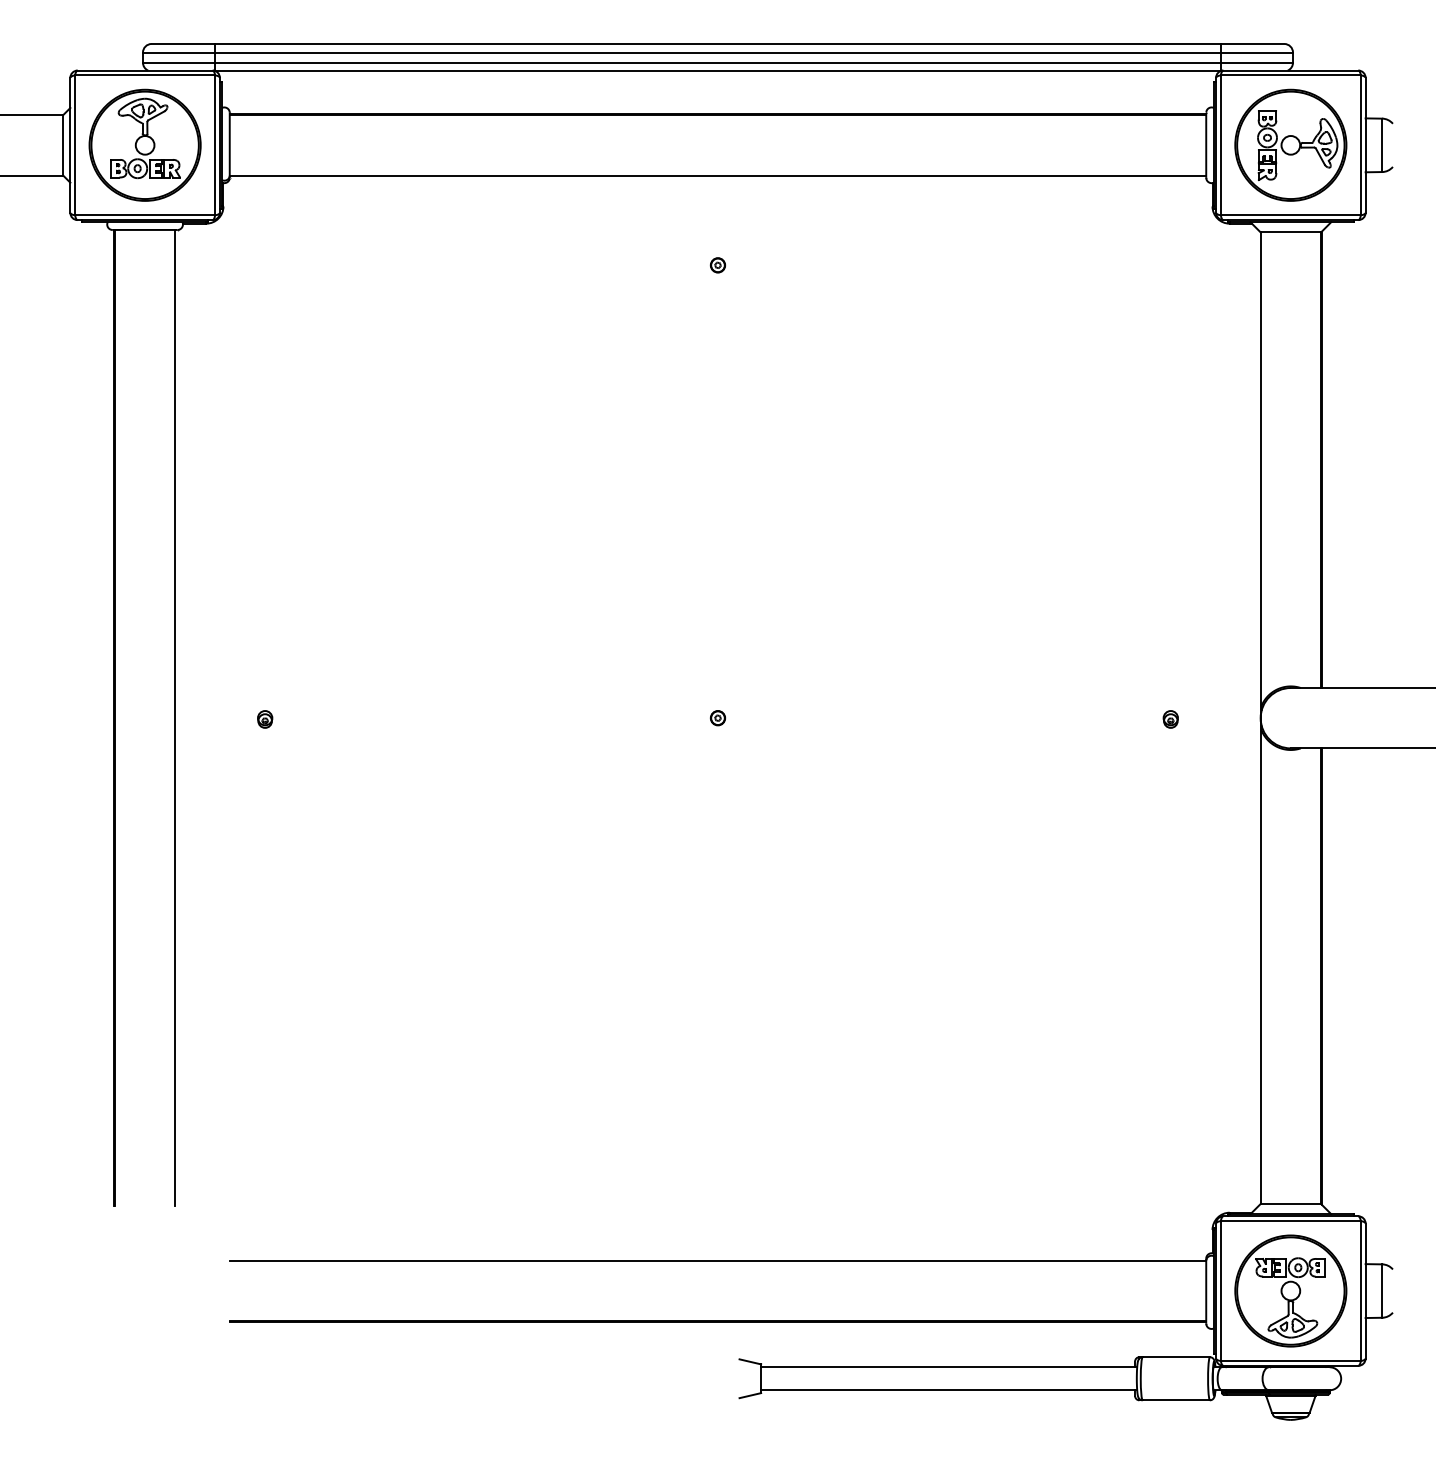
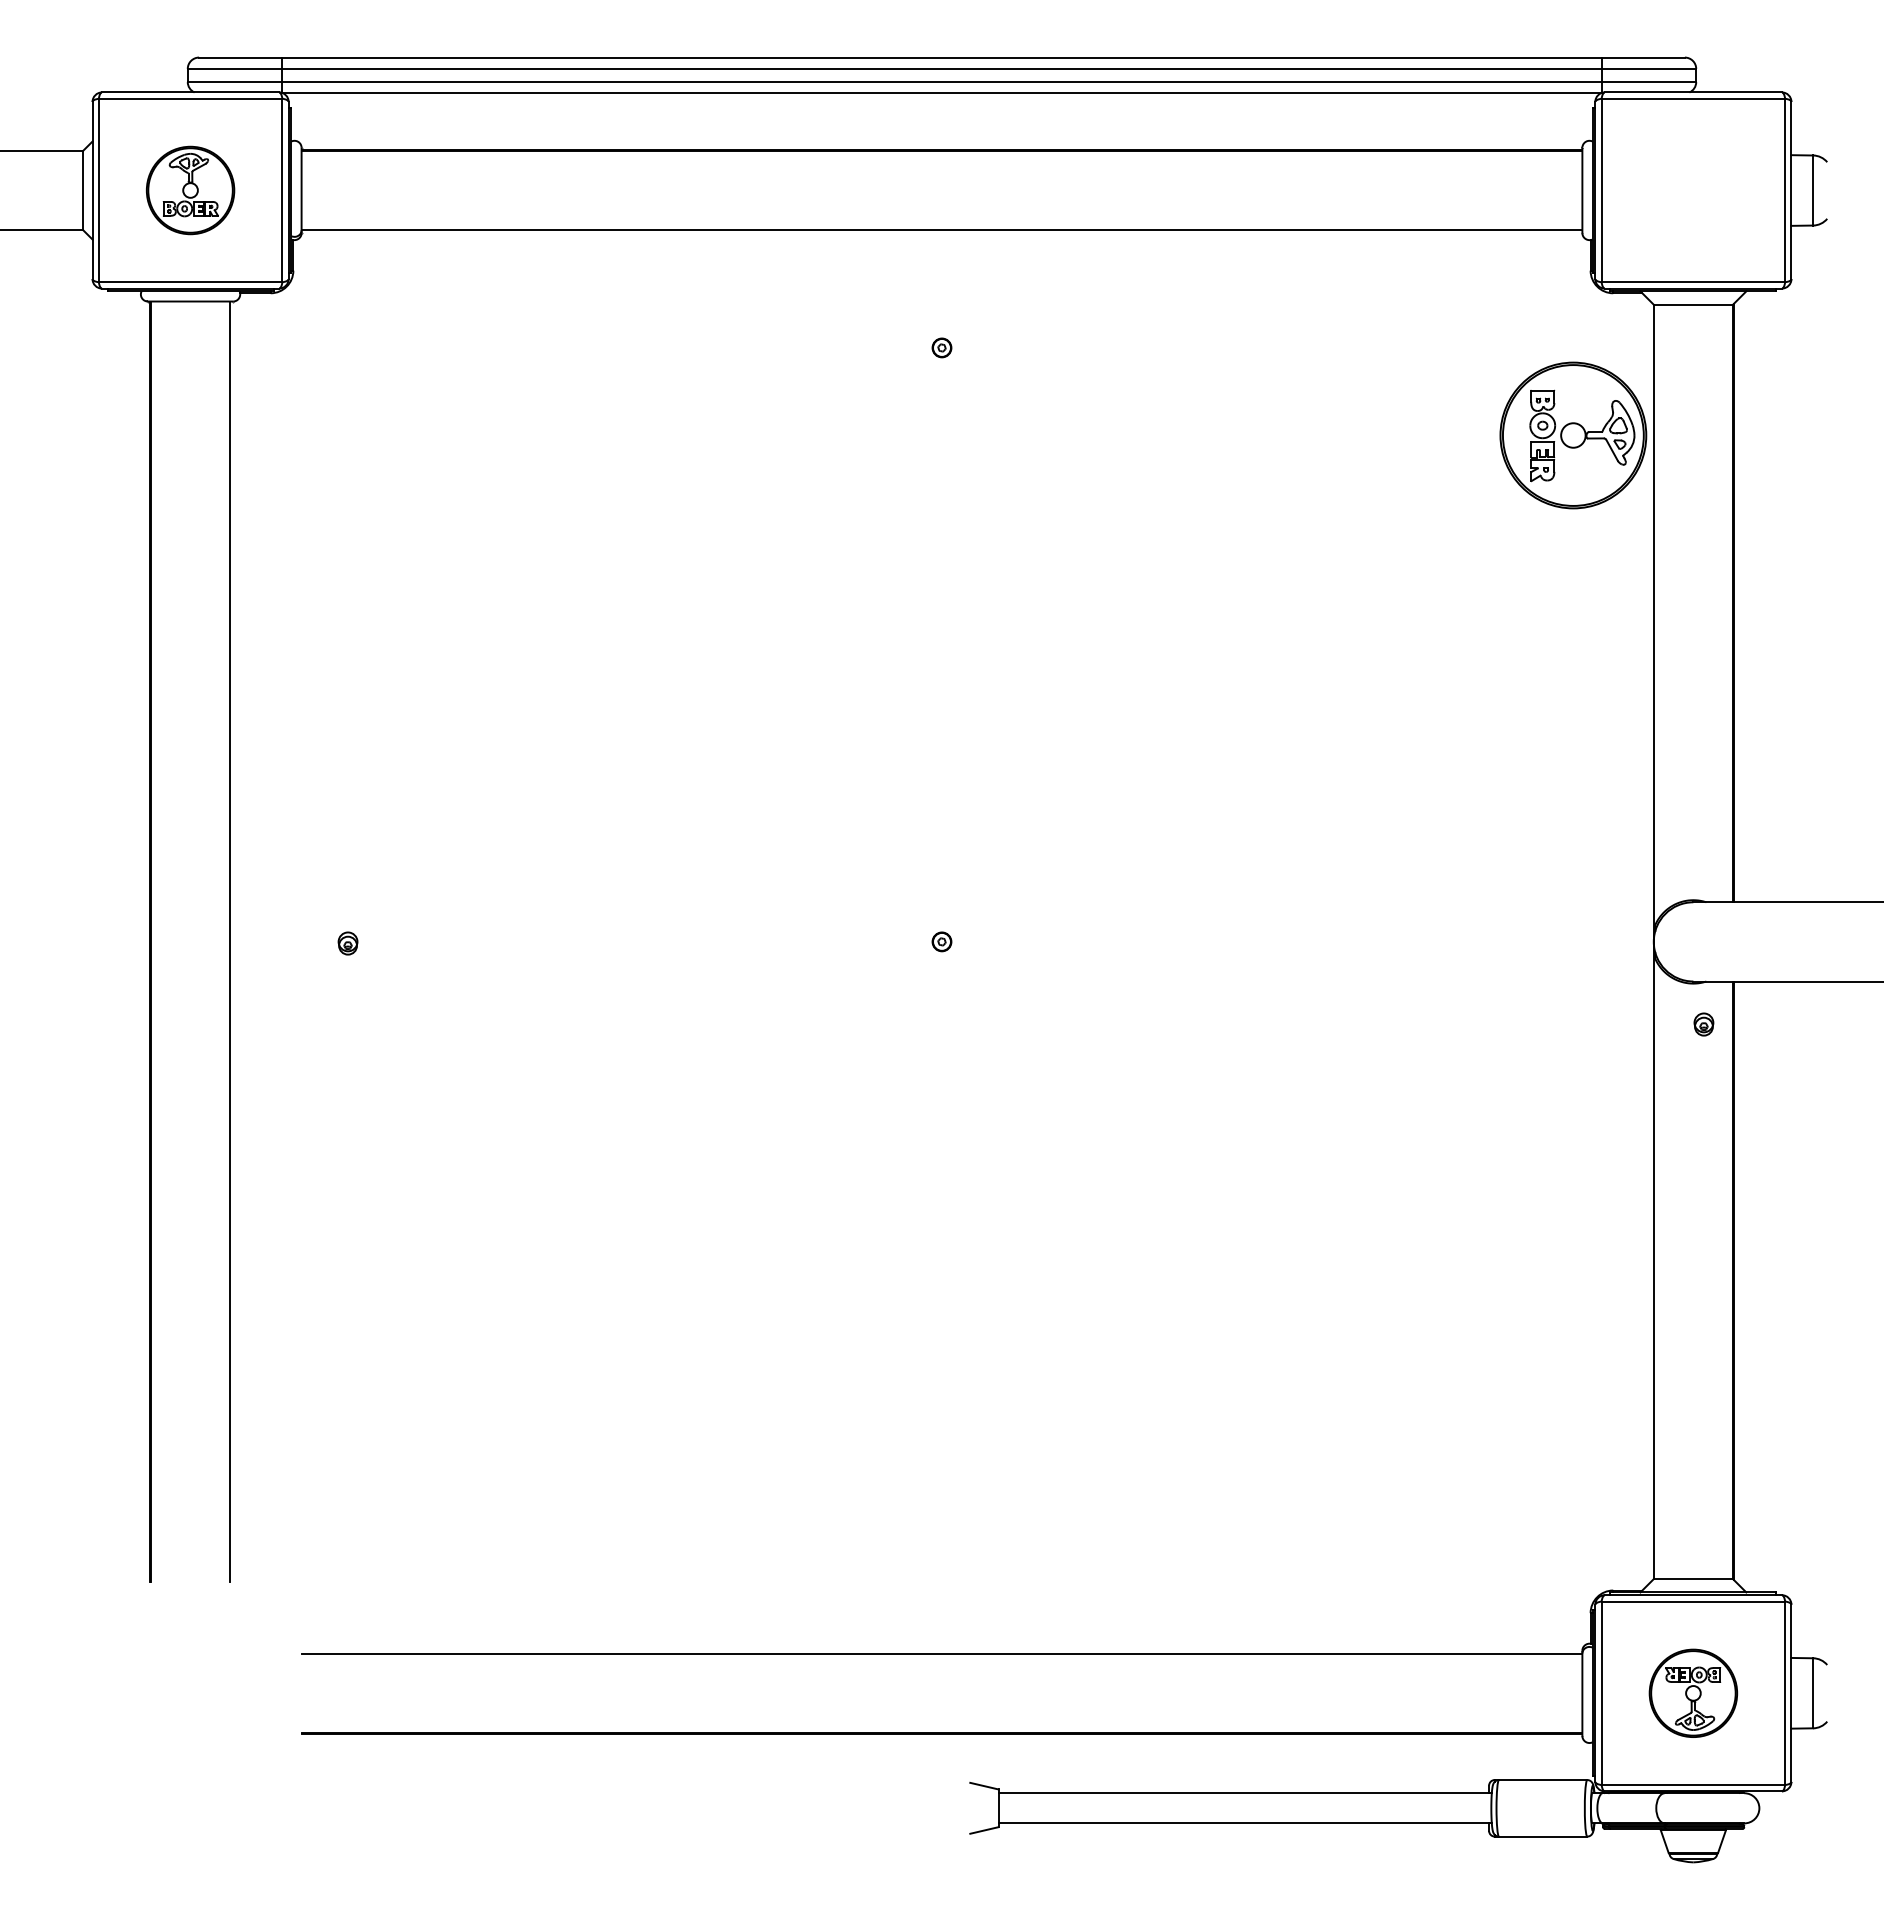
part: (145, 145) -> (190, 190), size x0.6
part: (1290, 145) -> (1573, 435), moved
part: (1170, 719) -> (1703, 1024), moved
part: (1290, 1291) -> (1693, 1693), size x0.6

